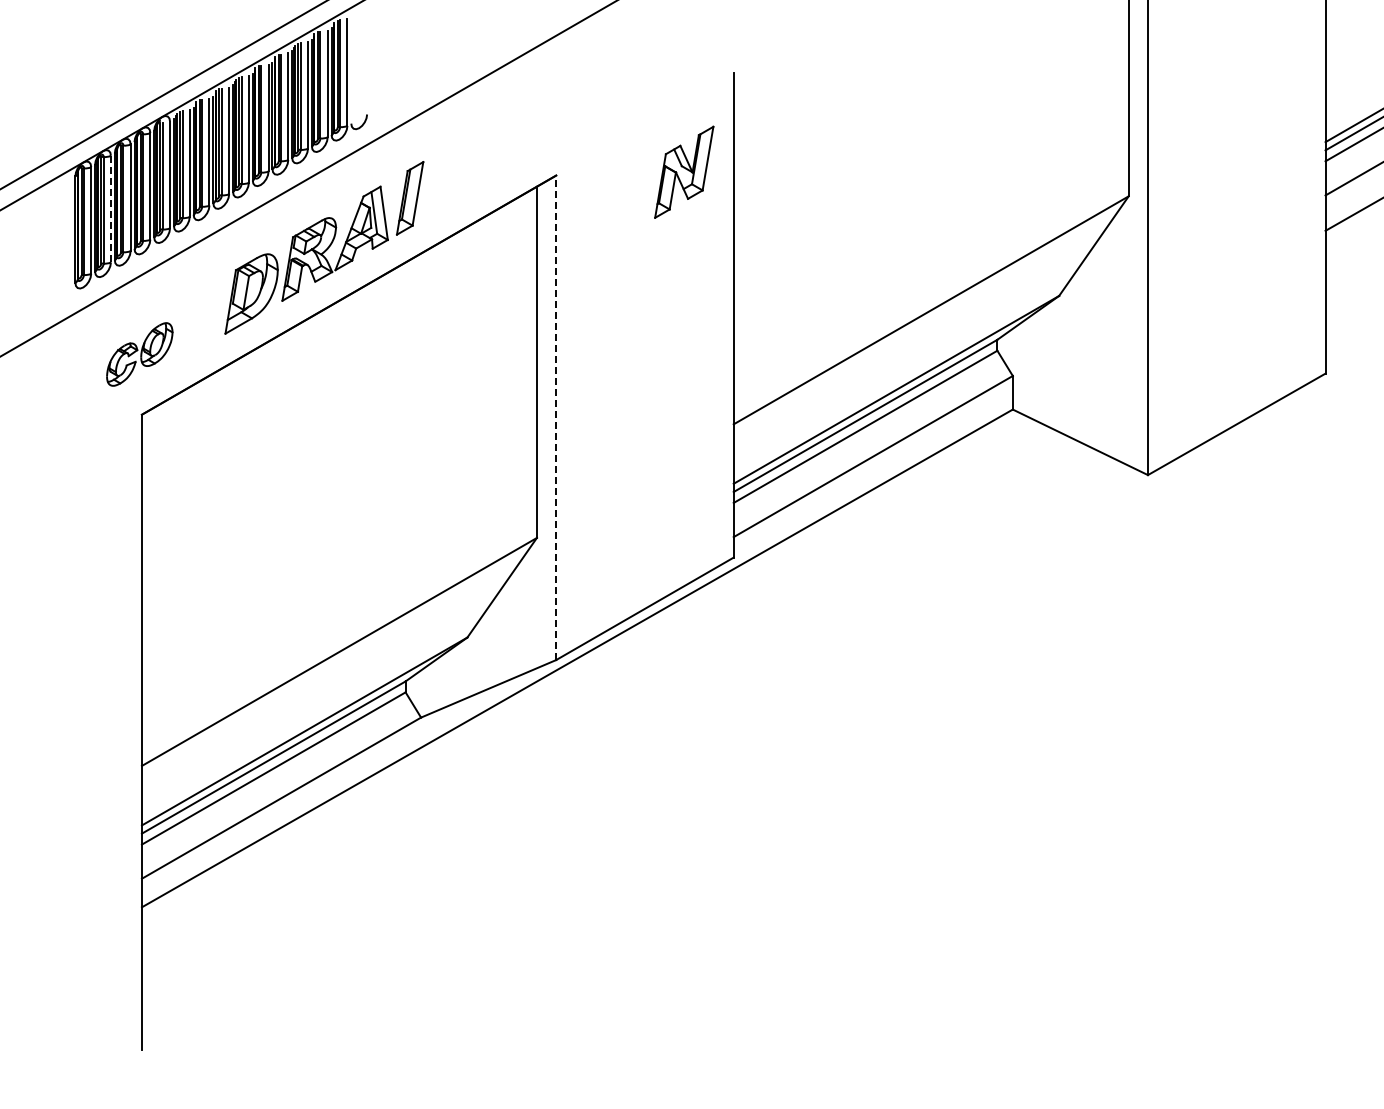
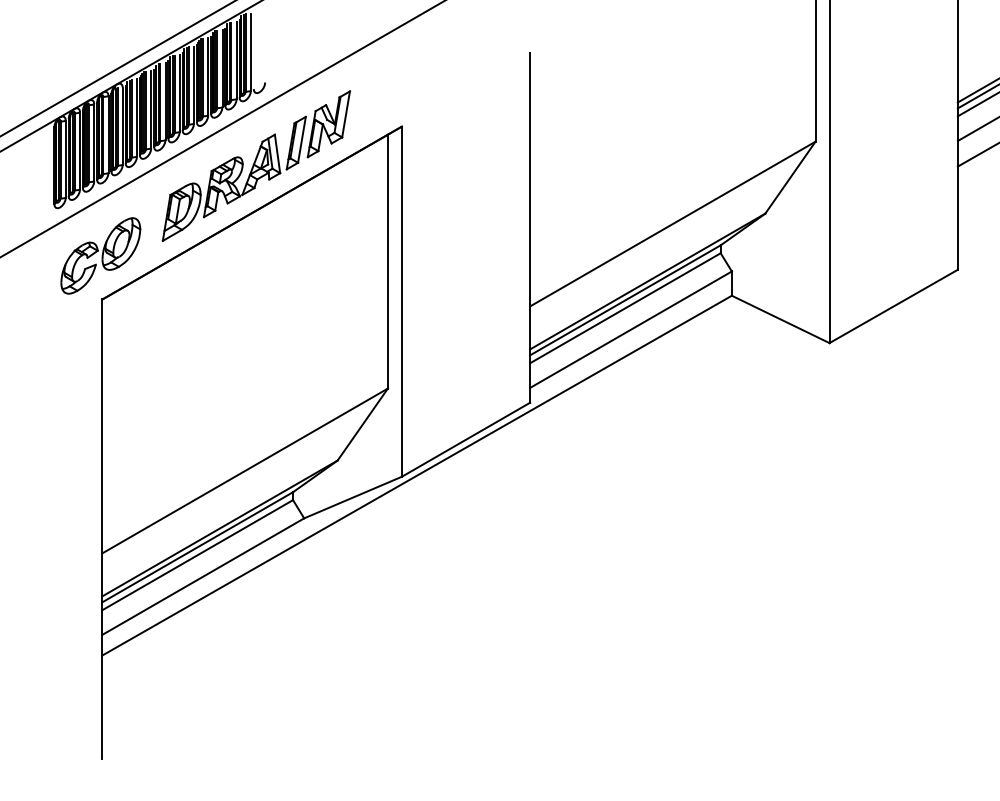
part: (684, 171) -> (329, 123), moved
line: (110, 209) -> (79, 151), dashed -> solid
part: (139, 354) -> (100, 255), size x1.67
line: (556, 417) -> (402, 301), dashed -> solid

